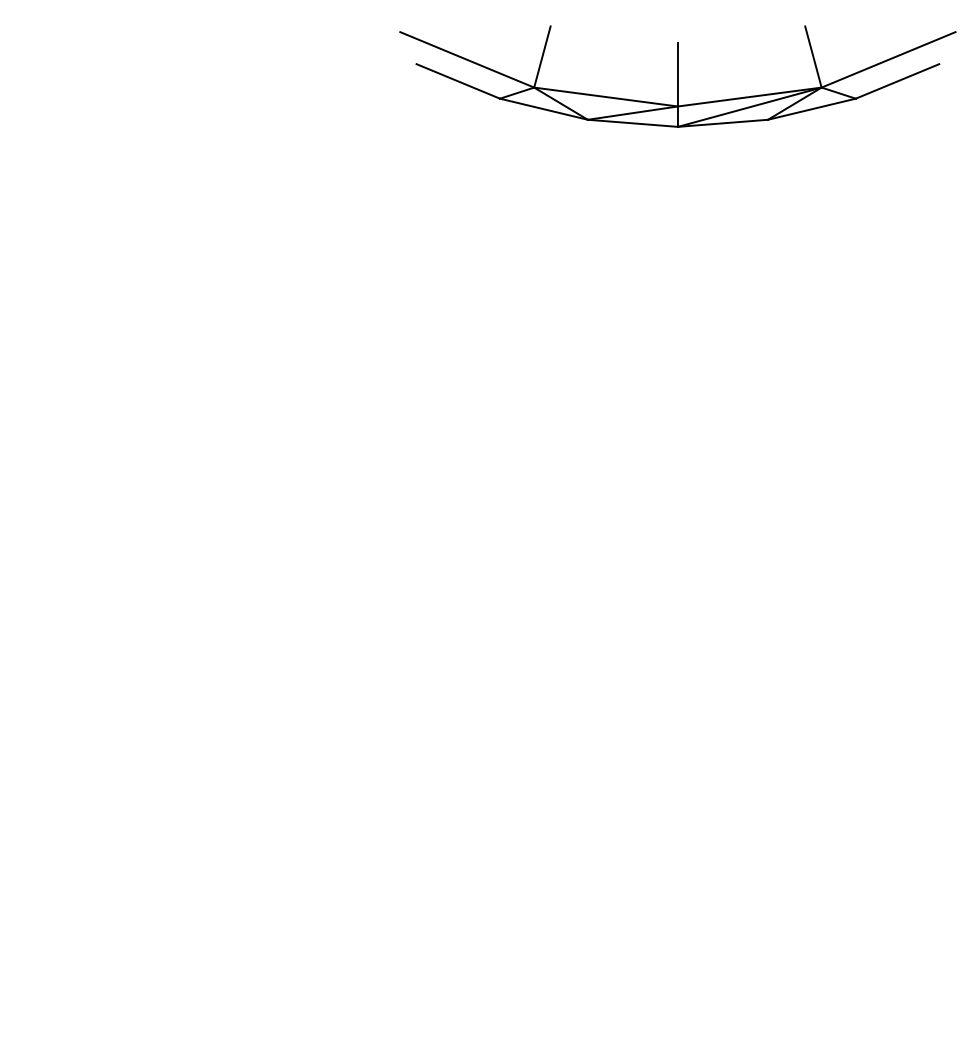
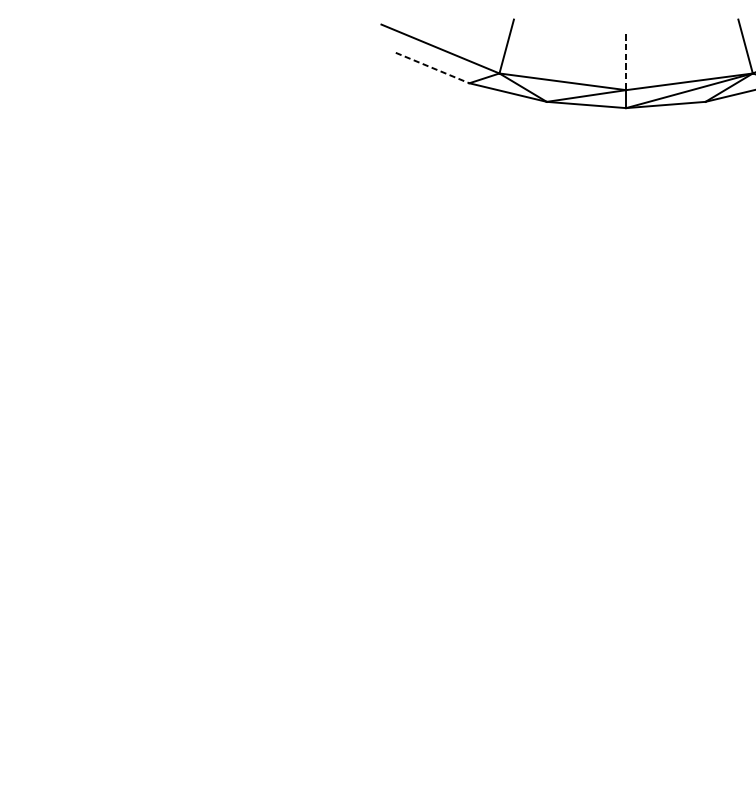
line: (677, 74) -> (625, 61), solid -> dashed
line: (458, 81) -> (432, 68), solid -> dashed

